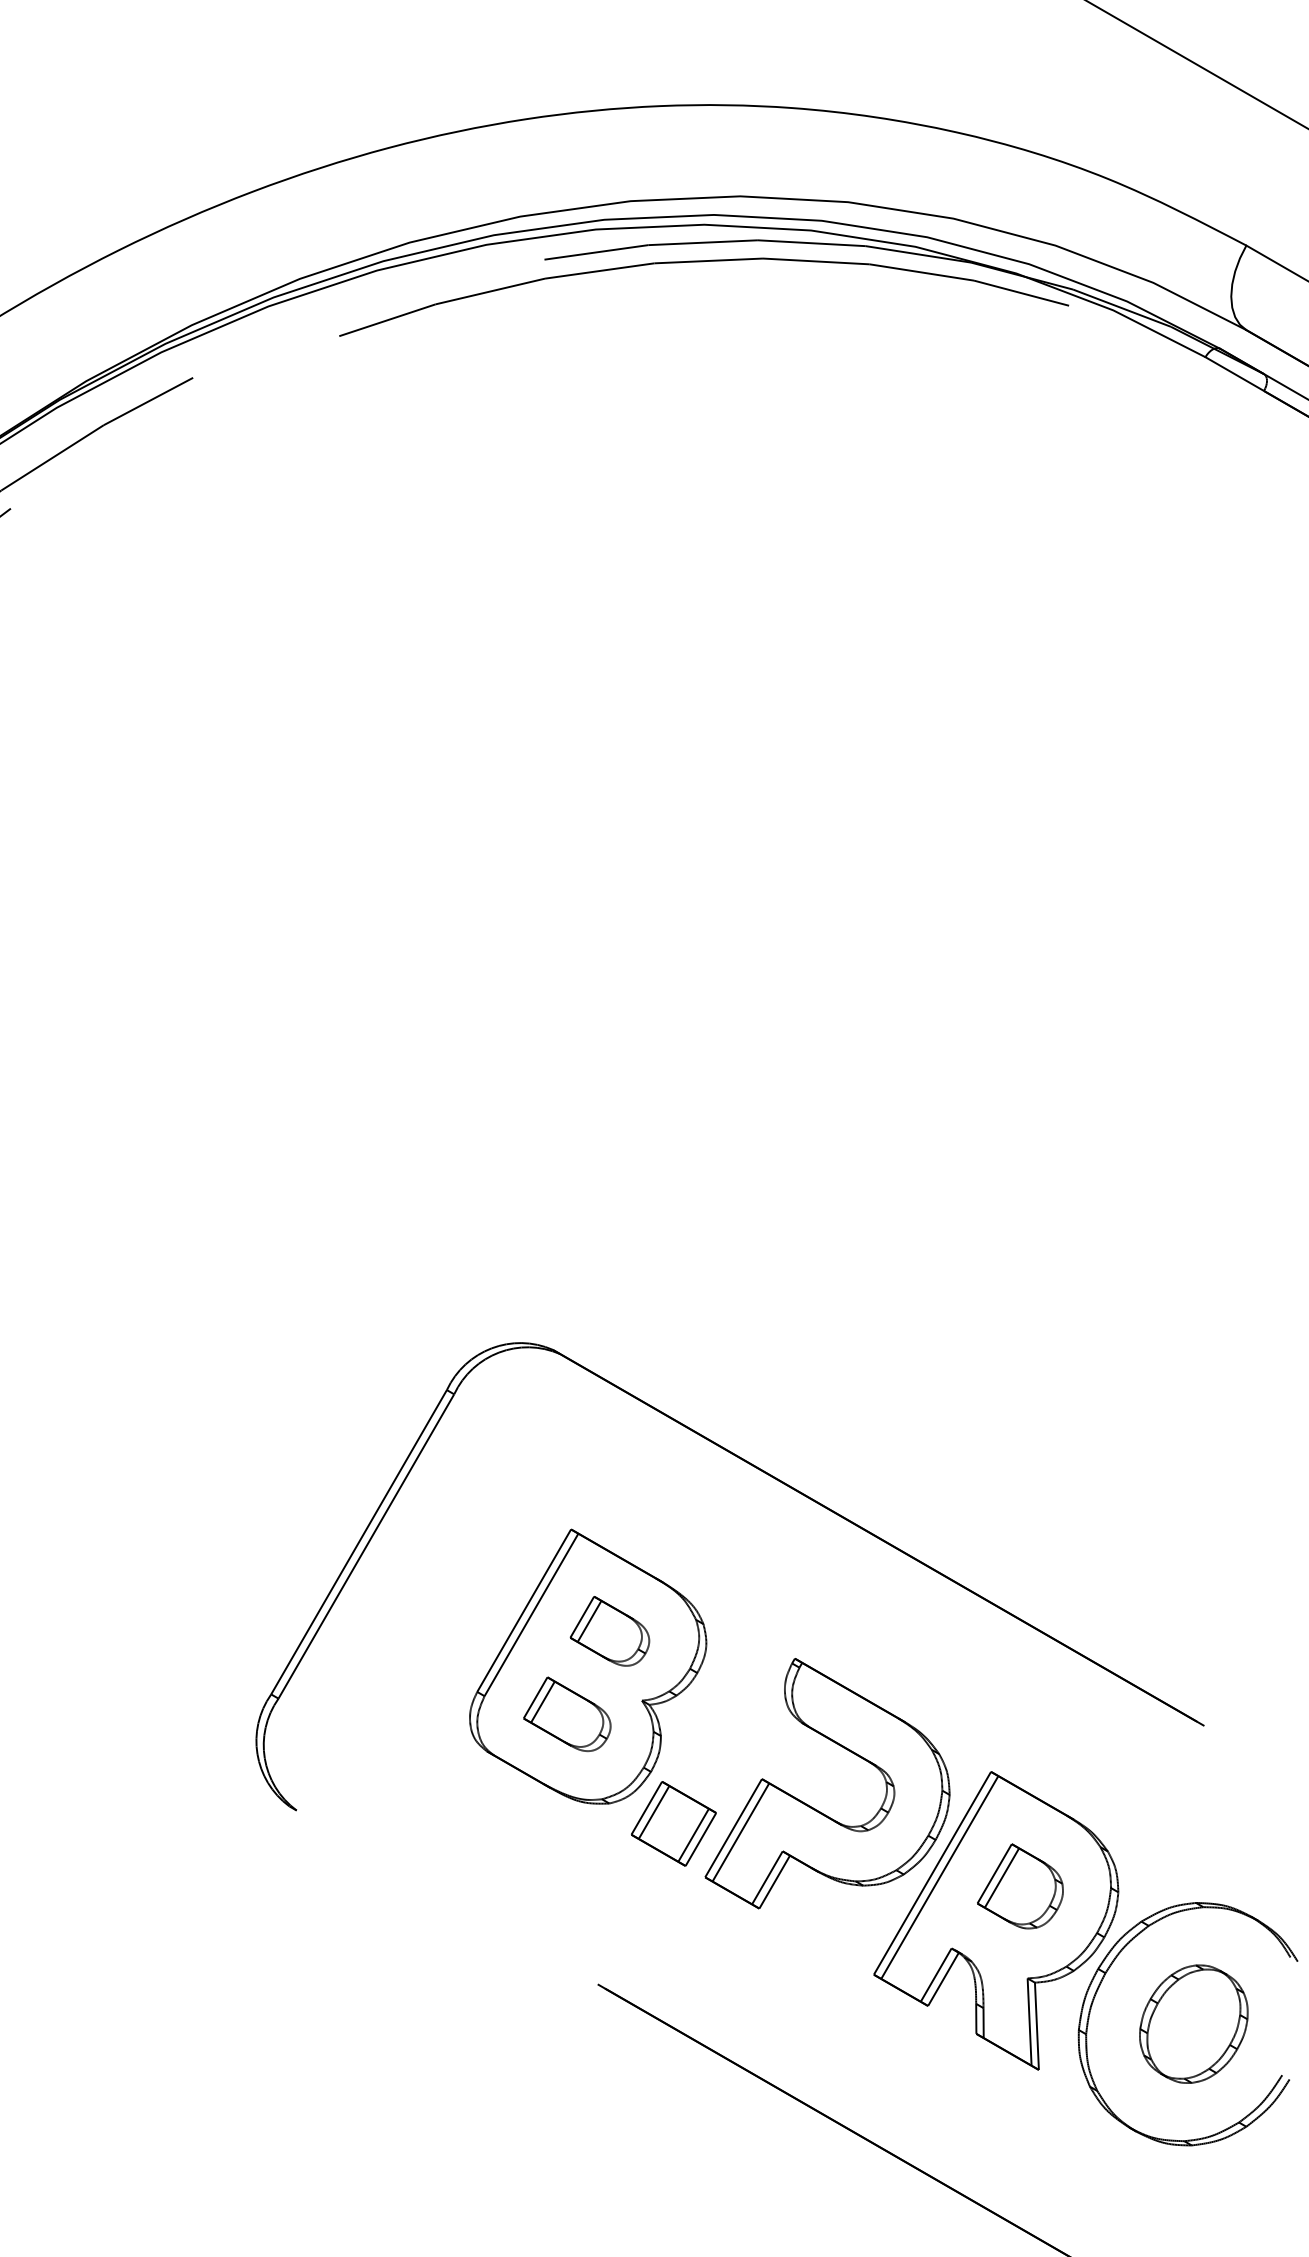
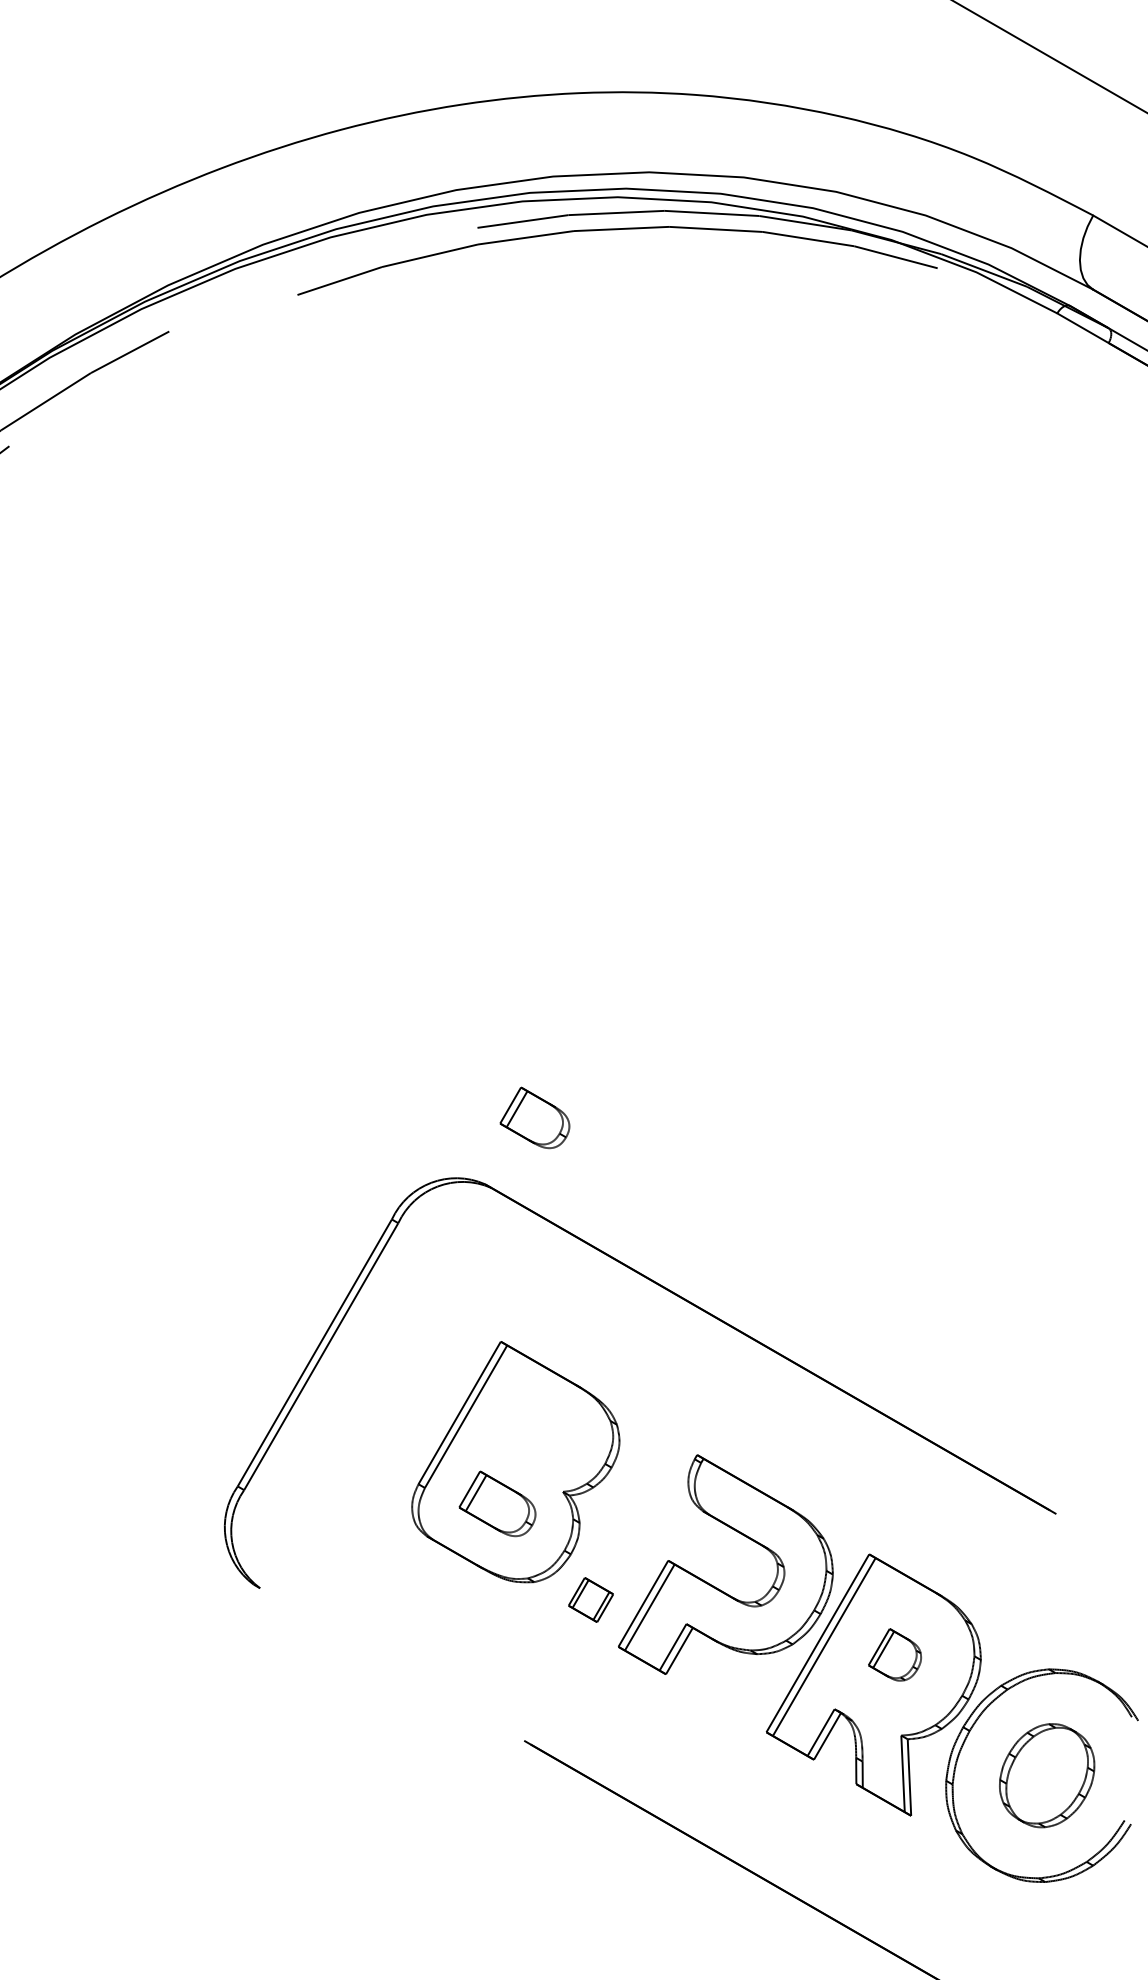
part: (609, 1631) -> (534, 1118), moved
part: (673, 1823) -> (590, 1599), size x0.6
part: (1020, 1886) -> (895, 1654), size x0.7

